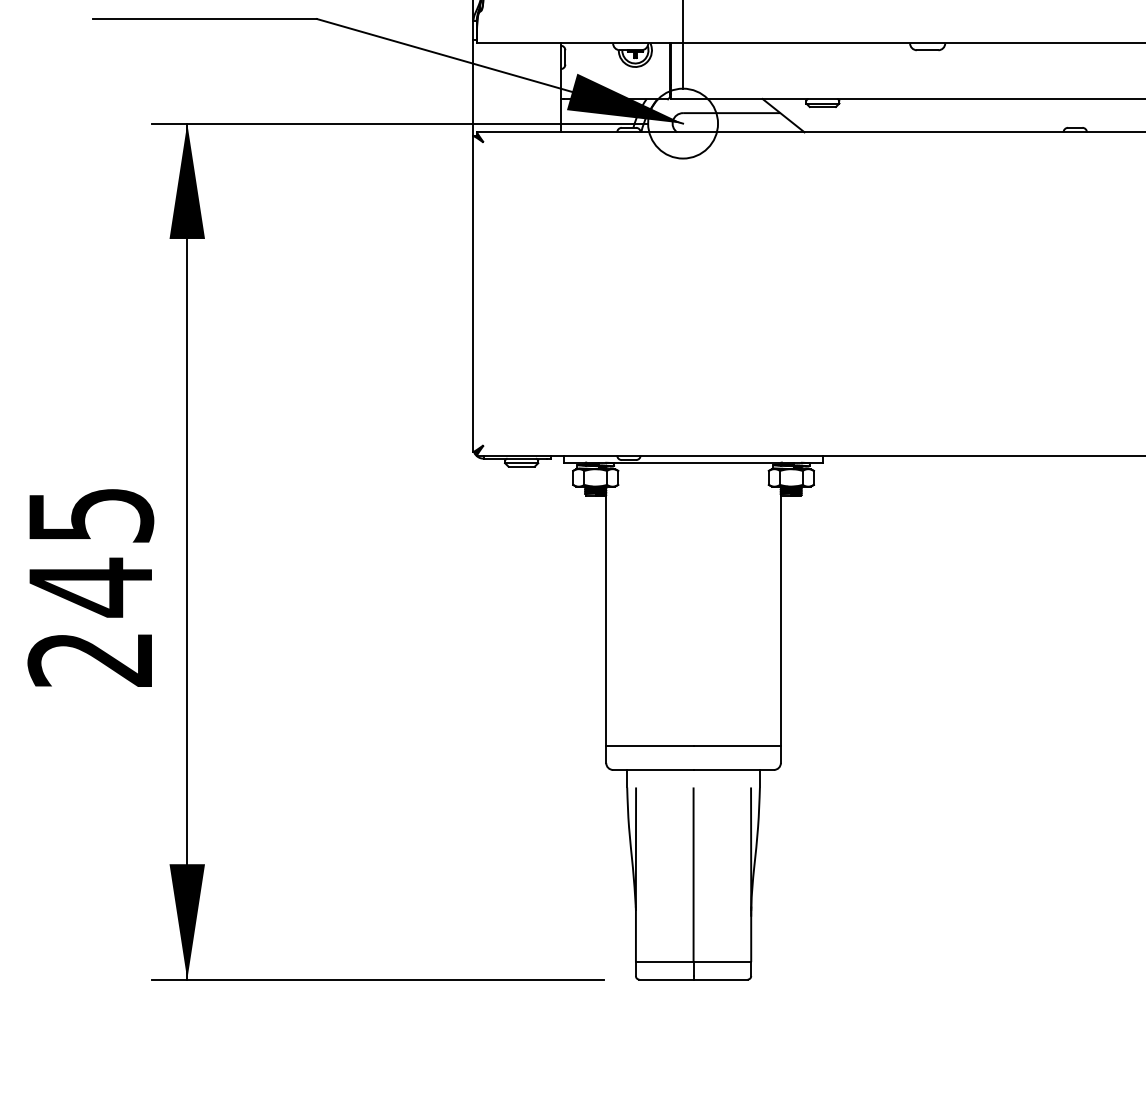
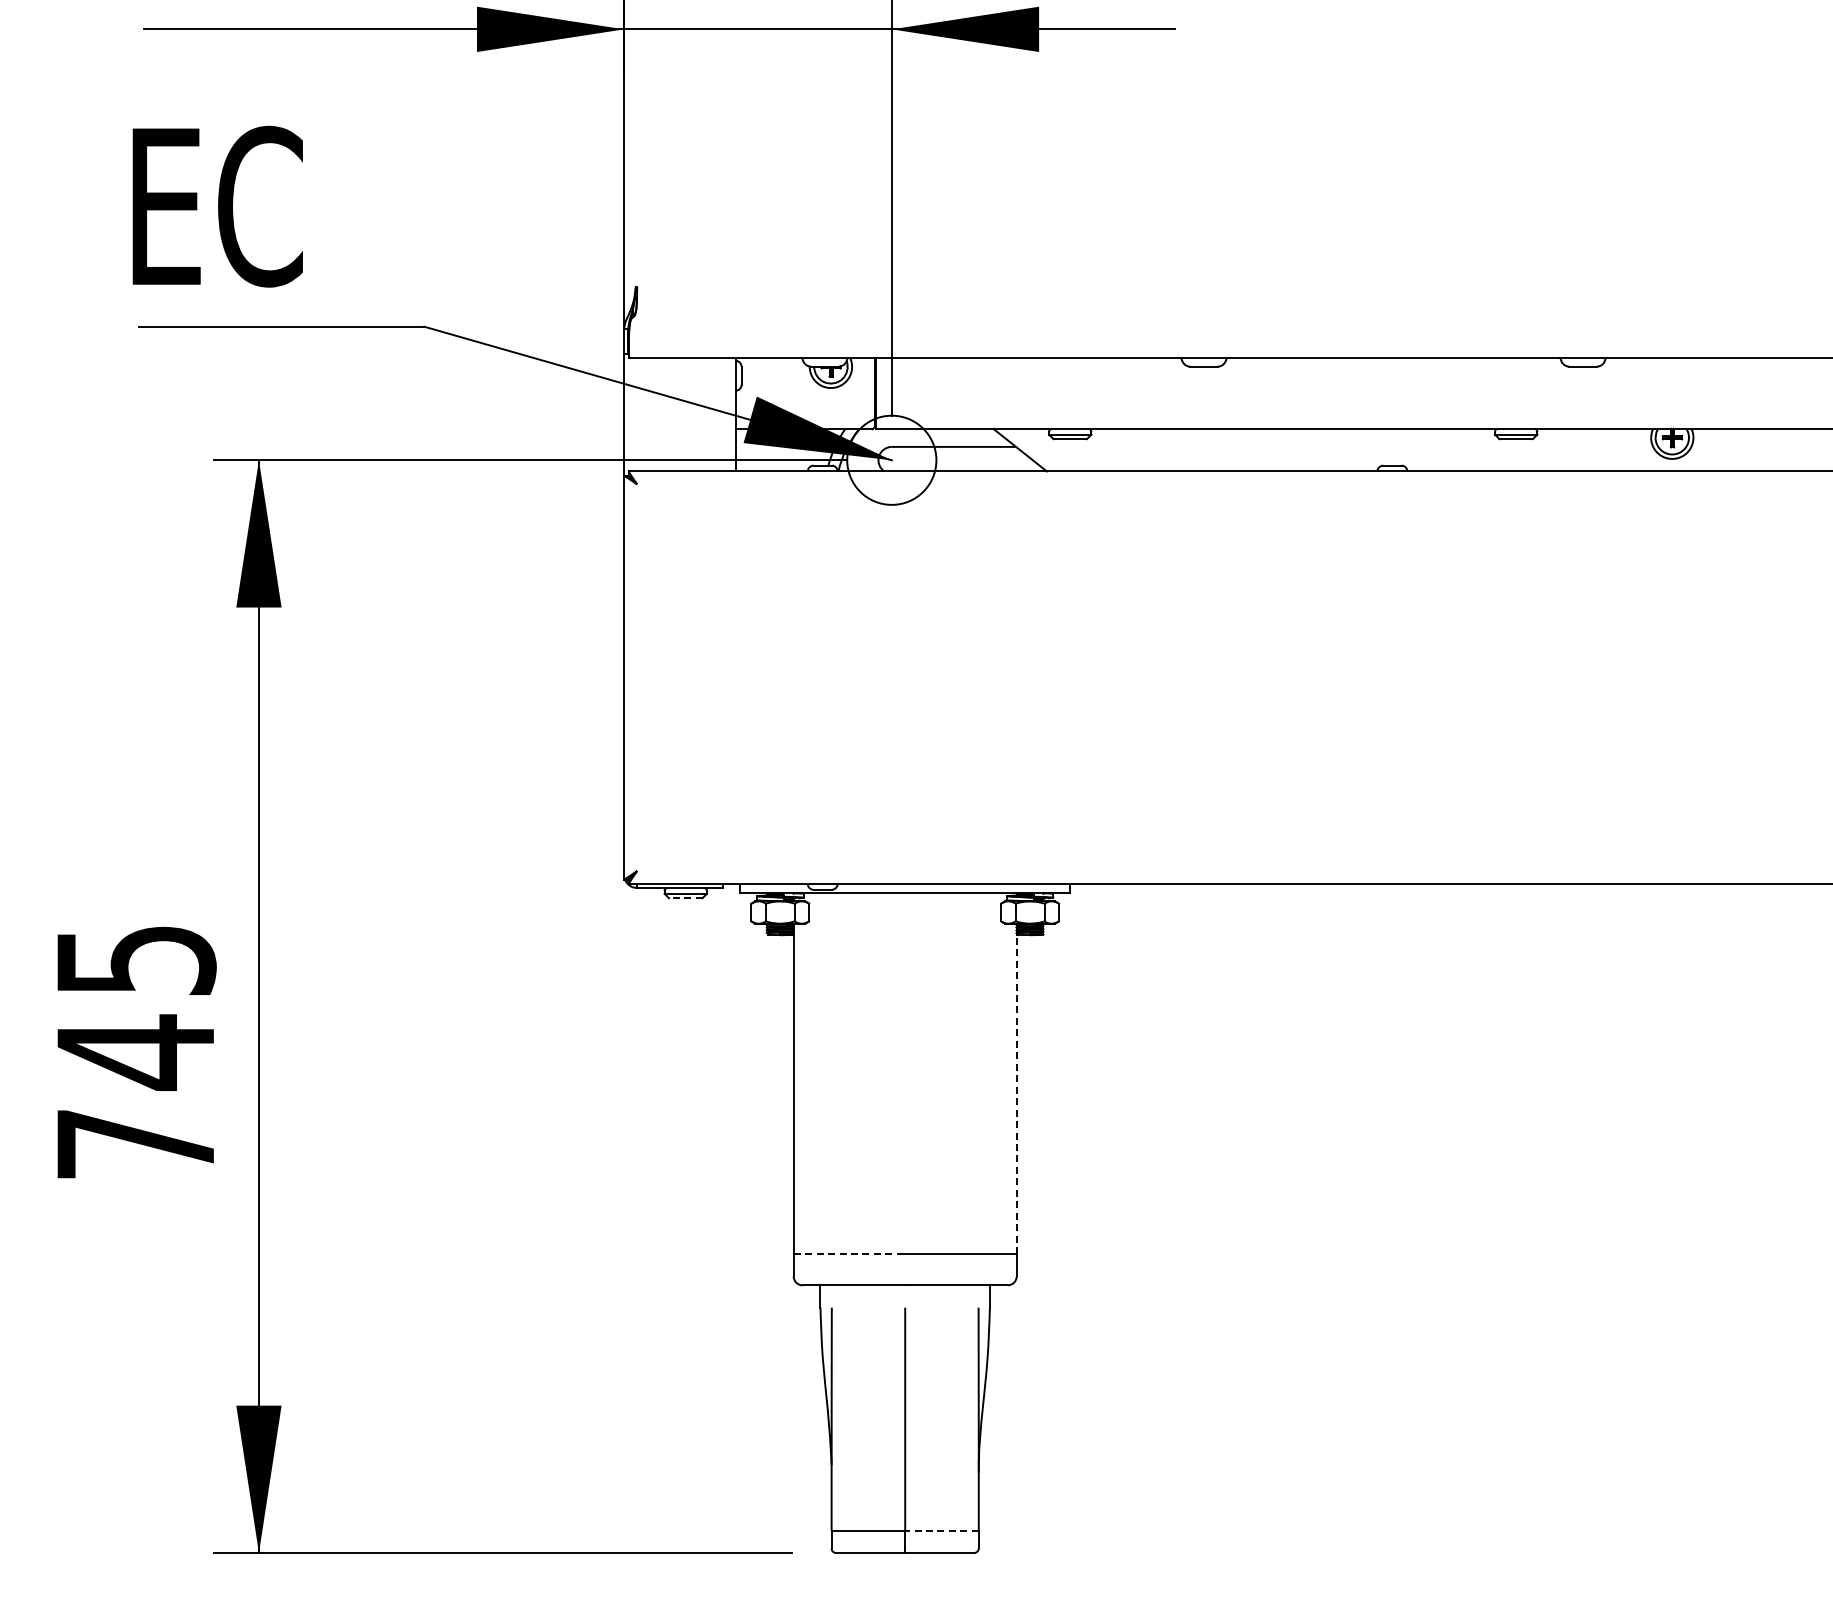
line: (521, 466) -> (685, 898), solid -> dashed
line: (780, 619) -> (1016, 1093), solid -> dashed
text: (89, 659) -> (134, 1144), 245 -> 745
line: (649, 745) -> (849, 1254), solid -> dashed
line: (722, 962) -> (942, 1530), solid -> dashed

